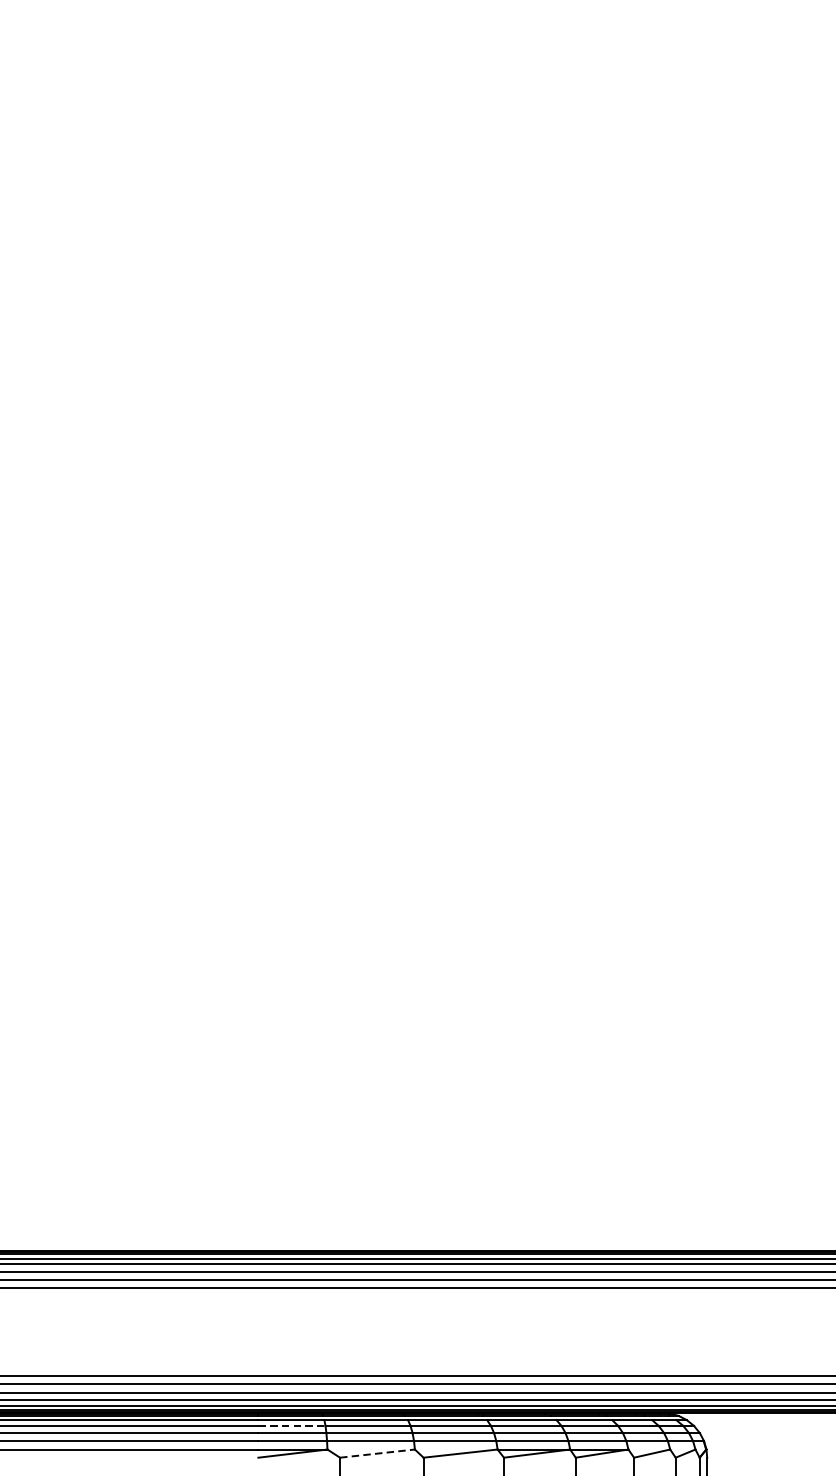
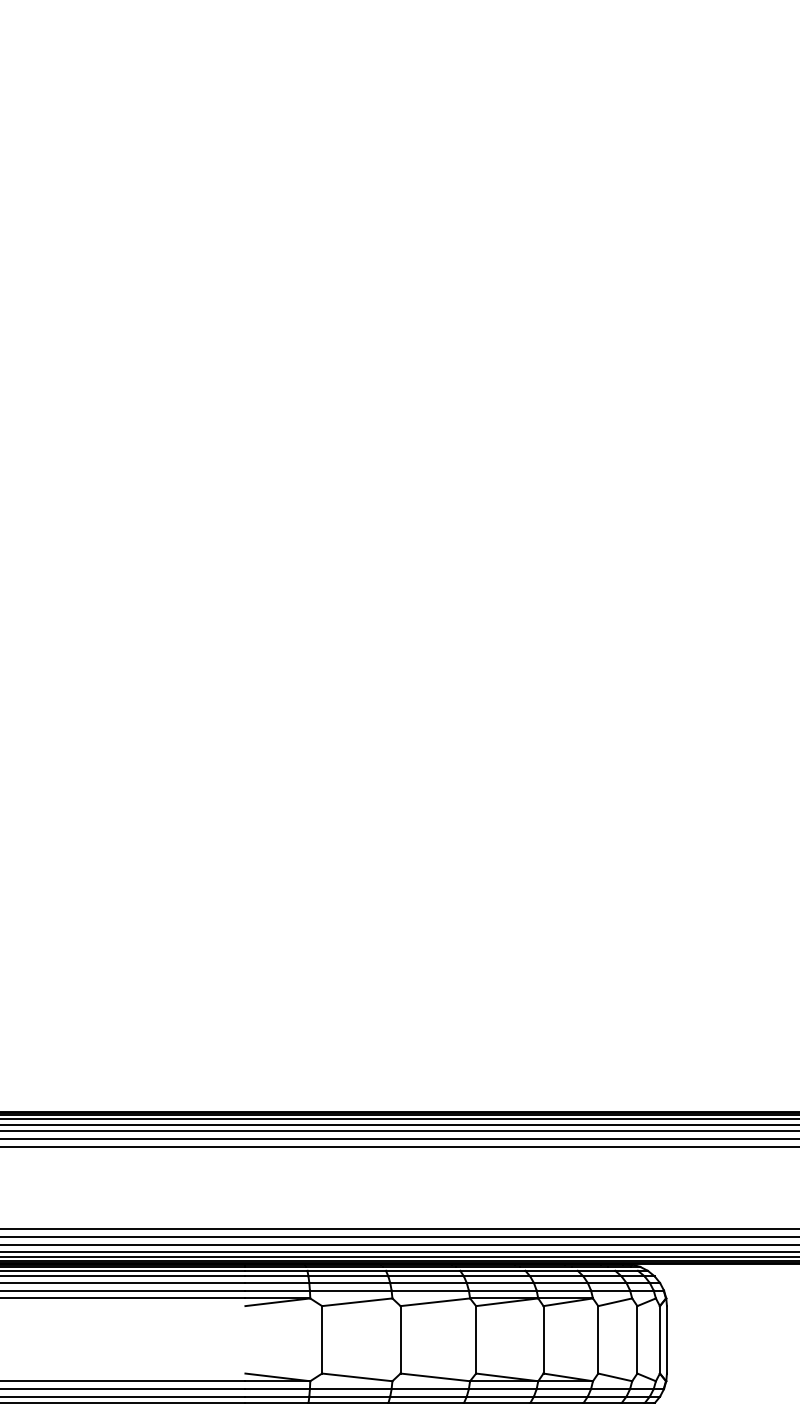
line: (291, 1426) -> (276, 1276), dashed -> solid
line: (377, 1453) -> (357, 1302), dashed -> solid

